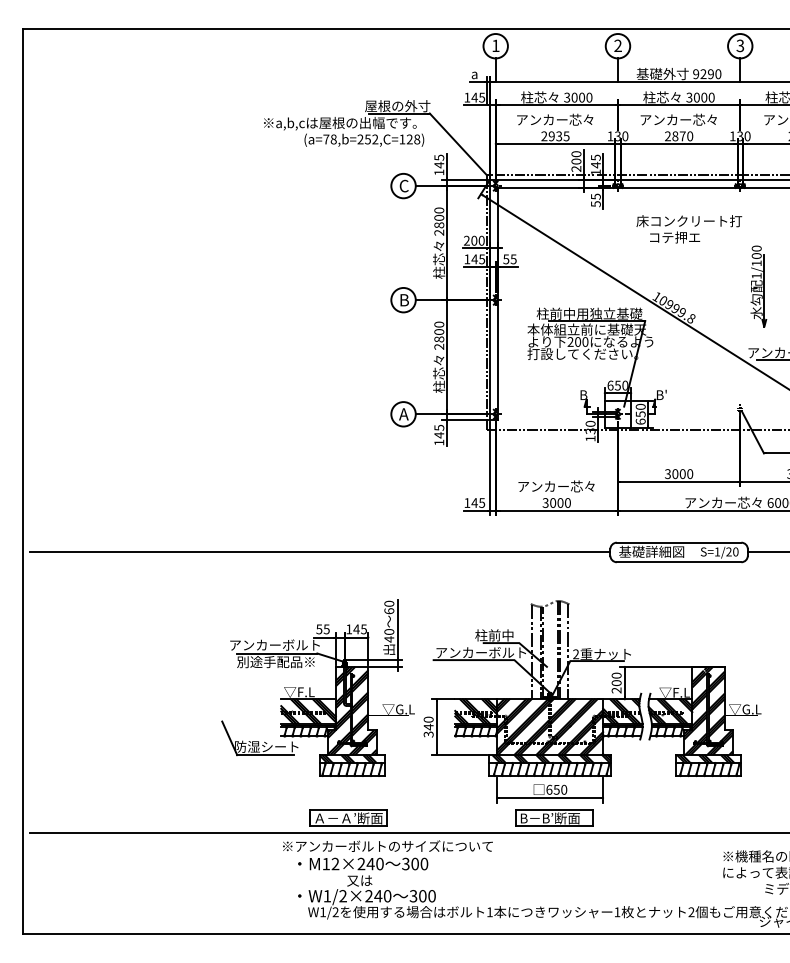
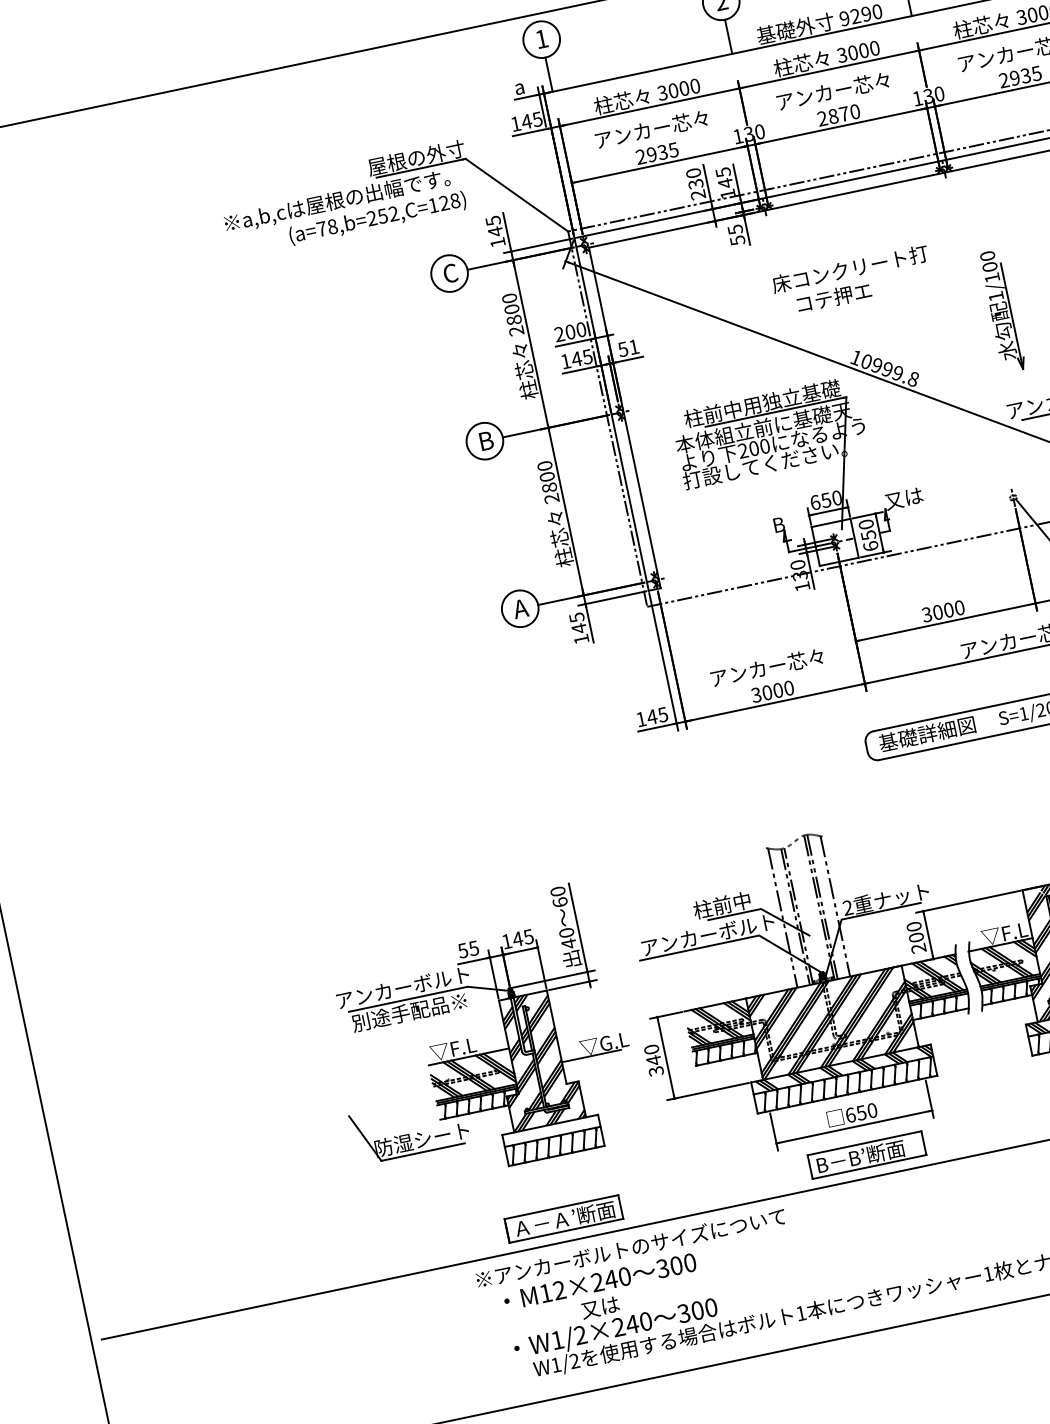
text: (576, 161) -> (696, 183), 200 -> 230
text: (689, 229) -> (853, 281), moved
text: (513, 259) -> (633, 347), 55 -> 51
text: (668, 394) -> (903, 497), B' -> 又は
line: (320, 552) -> (441, 837), removed
hatch: (347, 758) -> (544, 1131), removed

